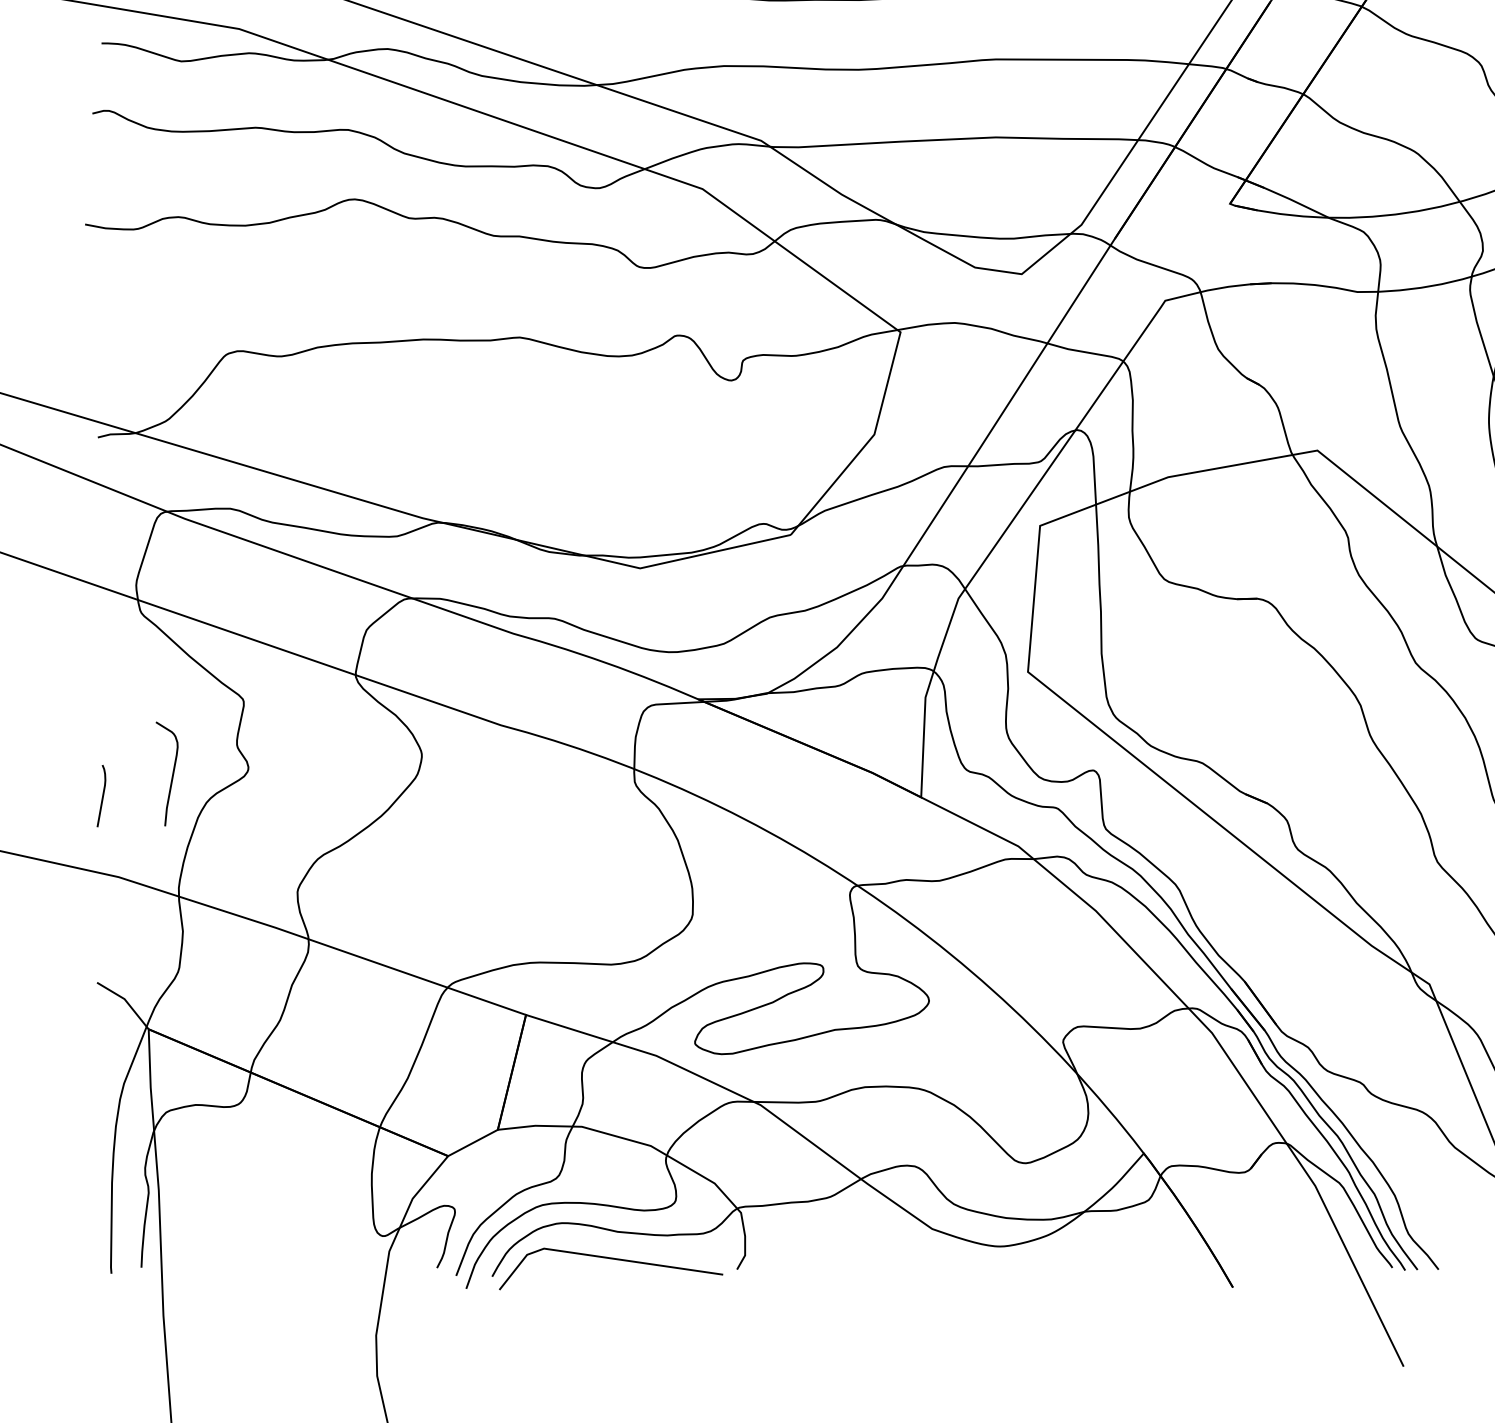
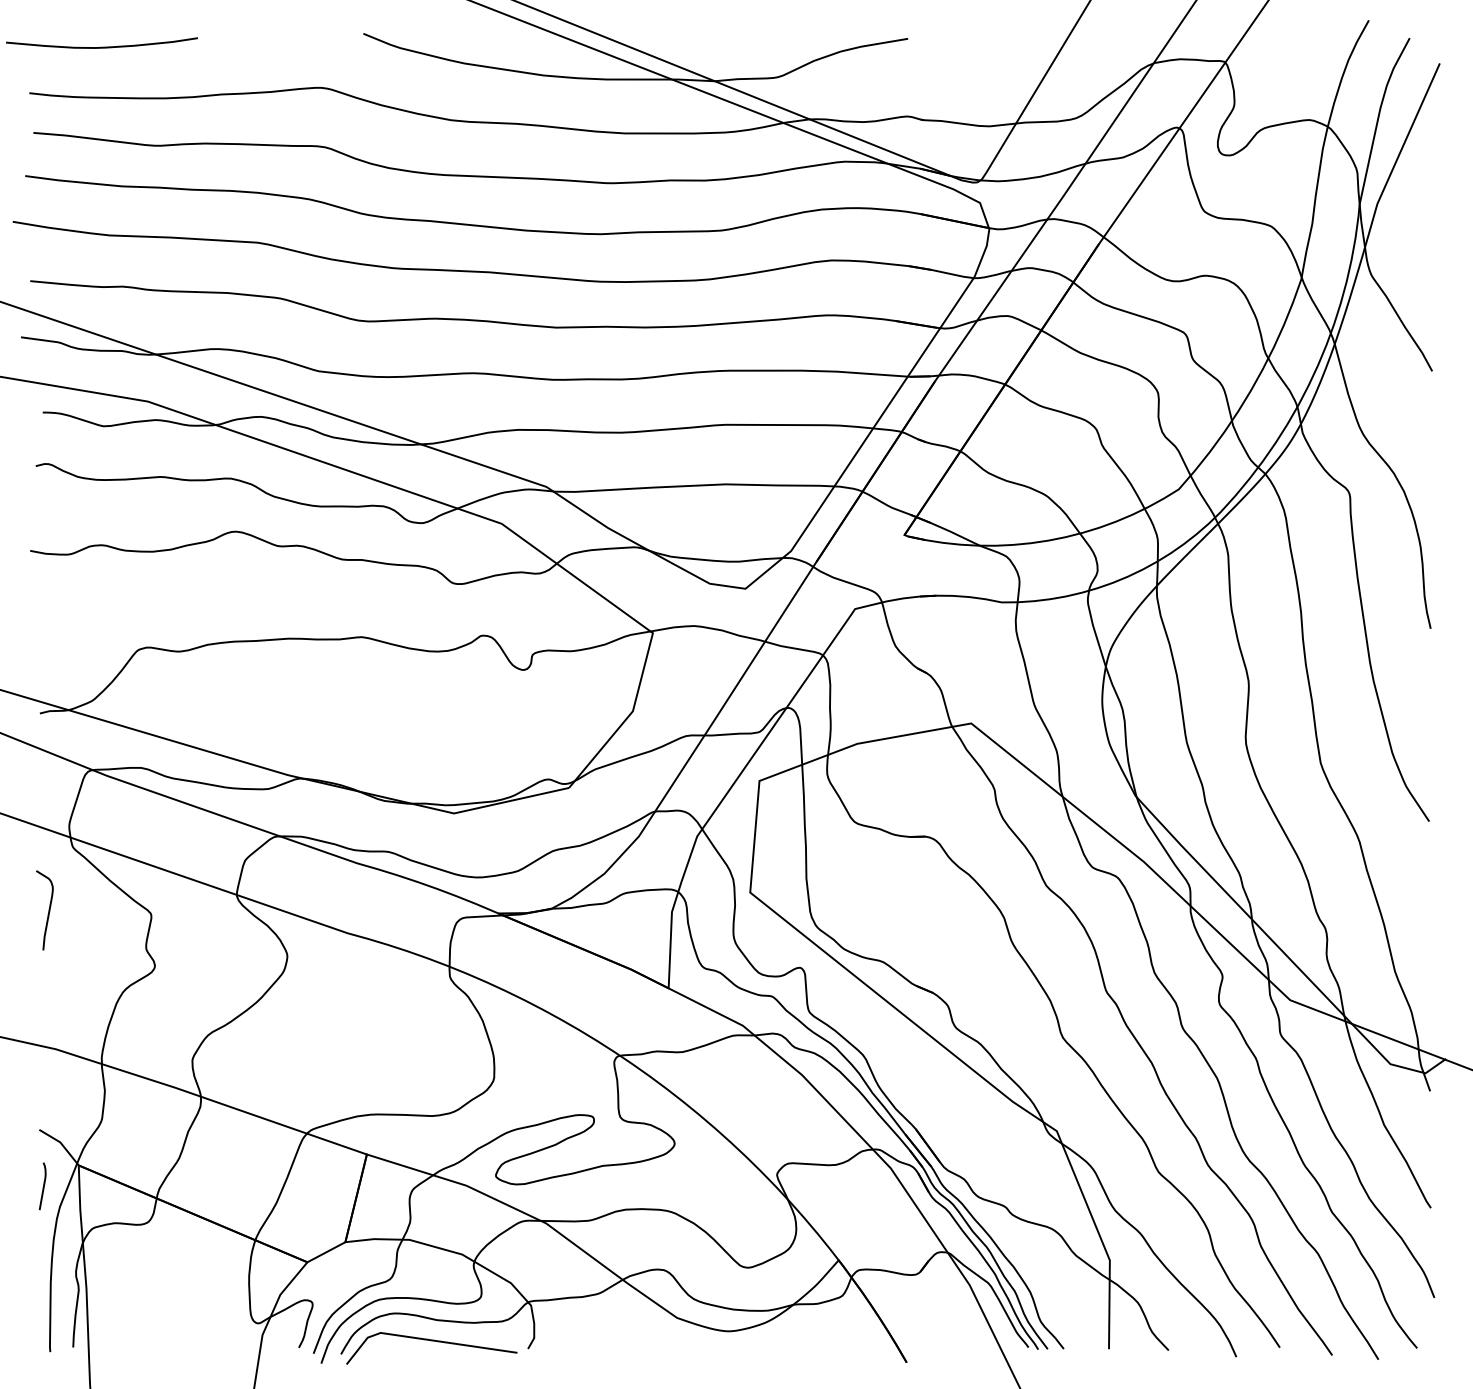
curve: (171, 774) -> (48, 910), moved
curve: (102, 796) -> (43, 1186), moved

